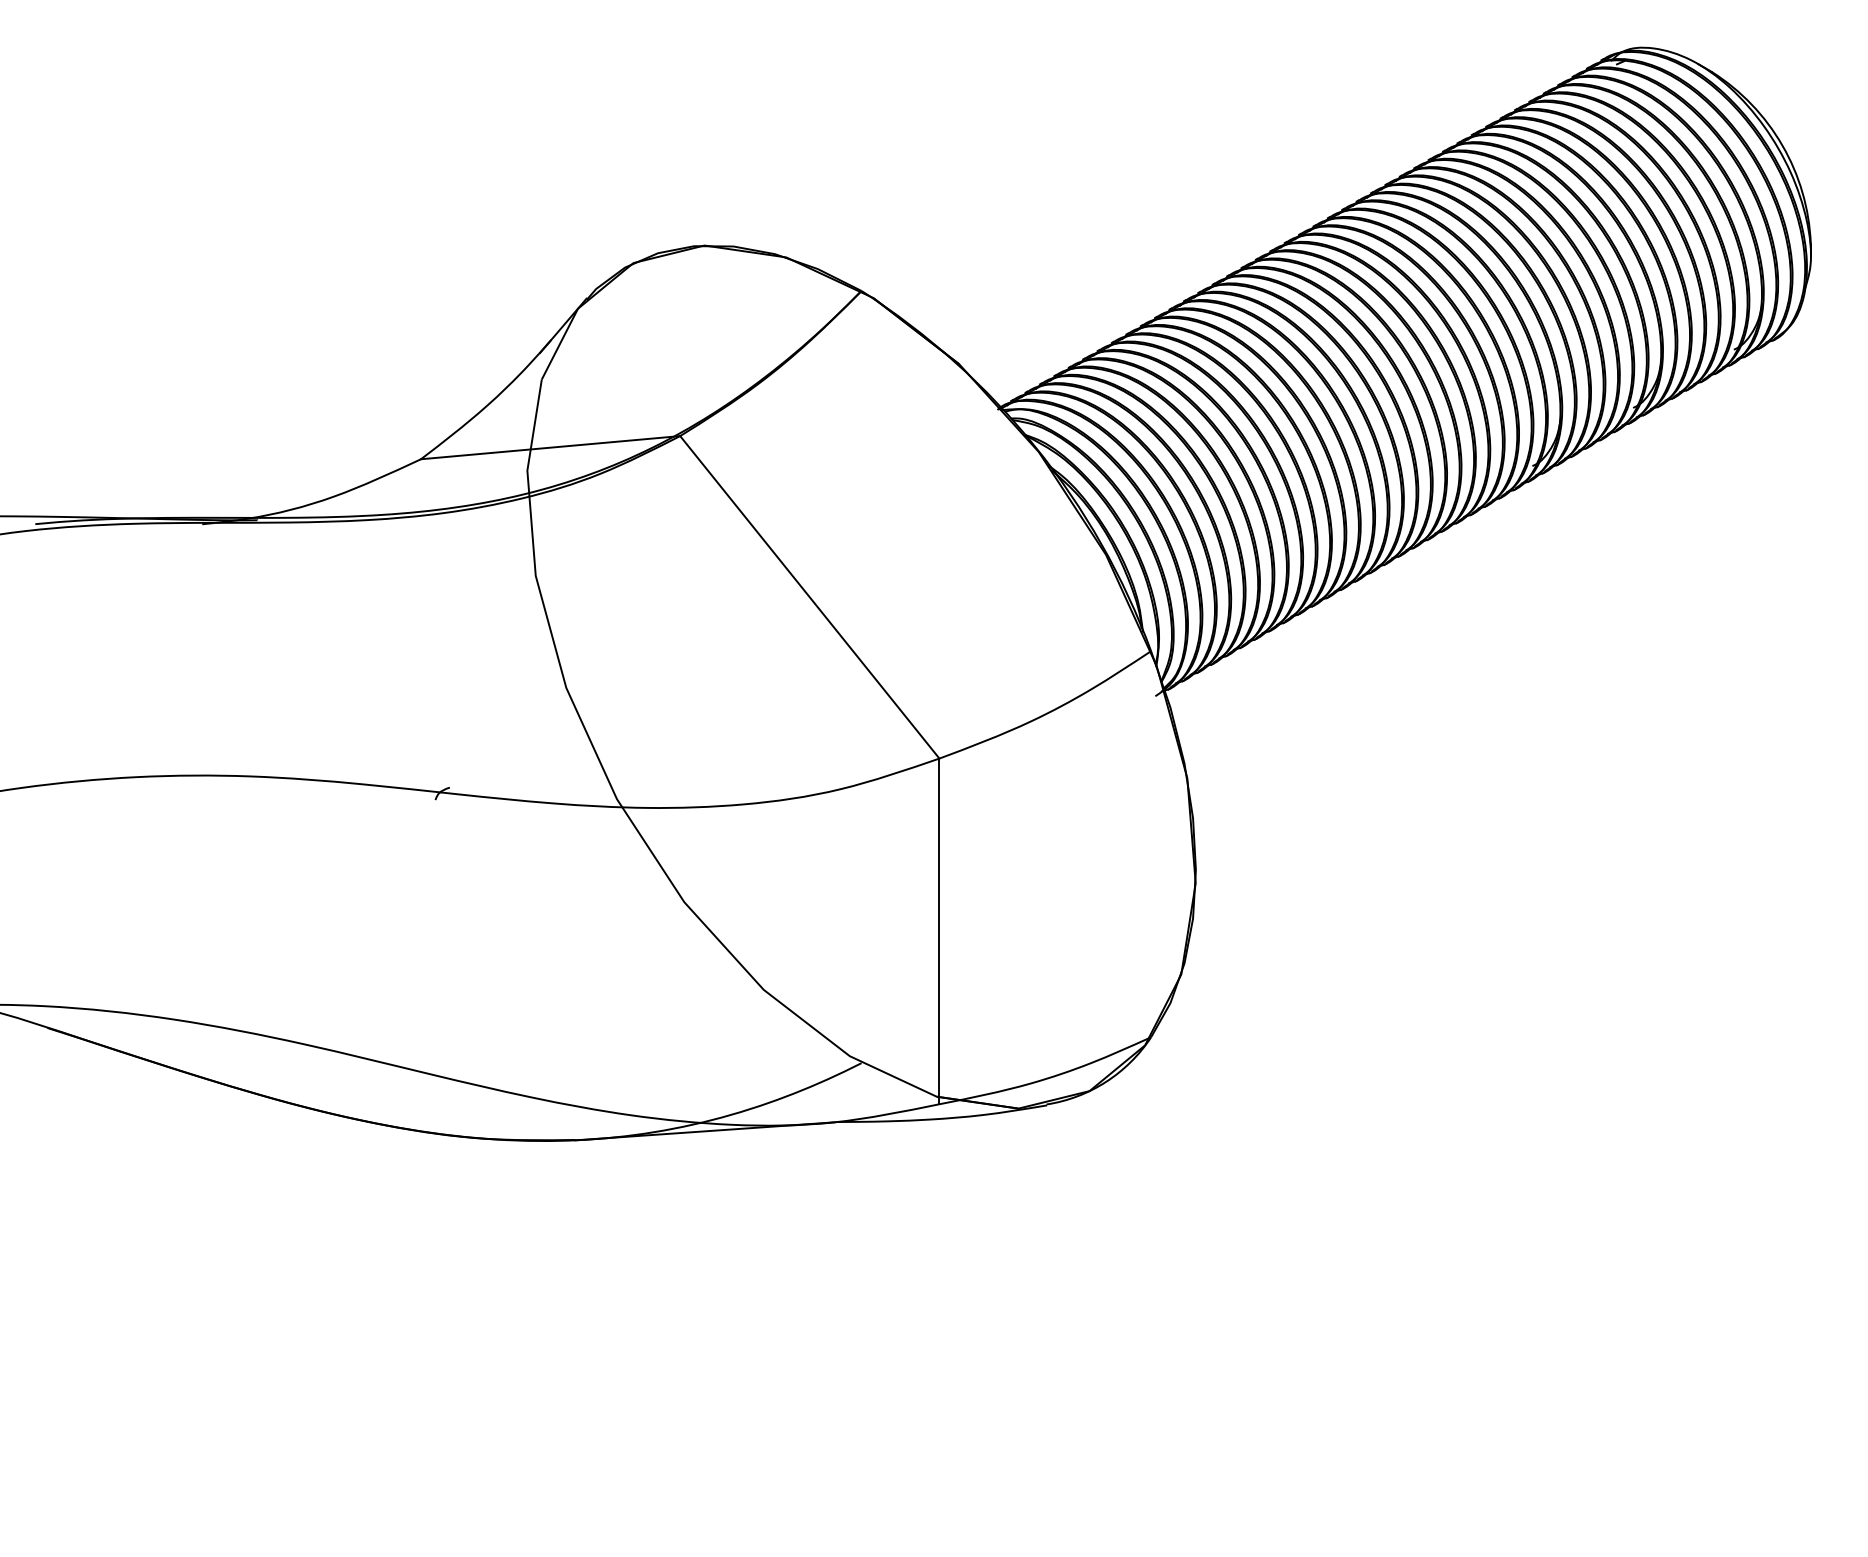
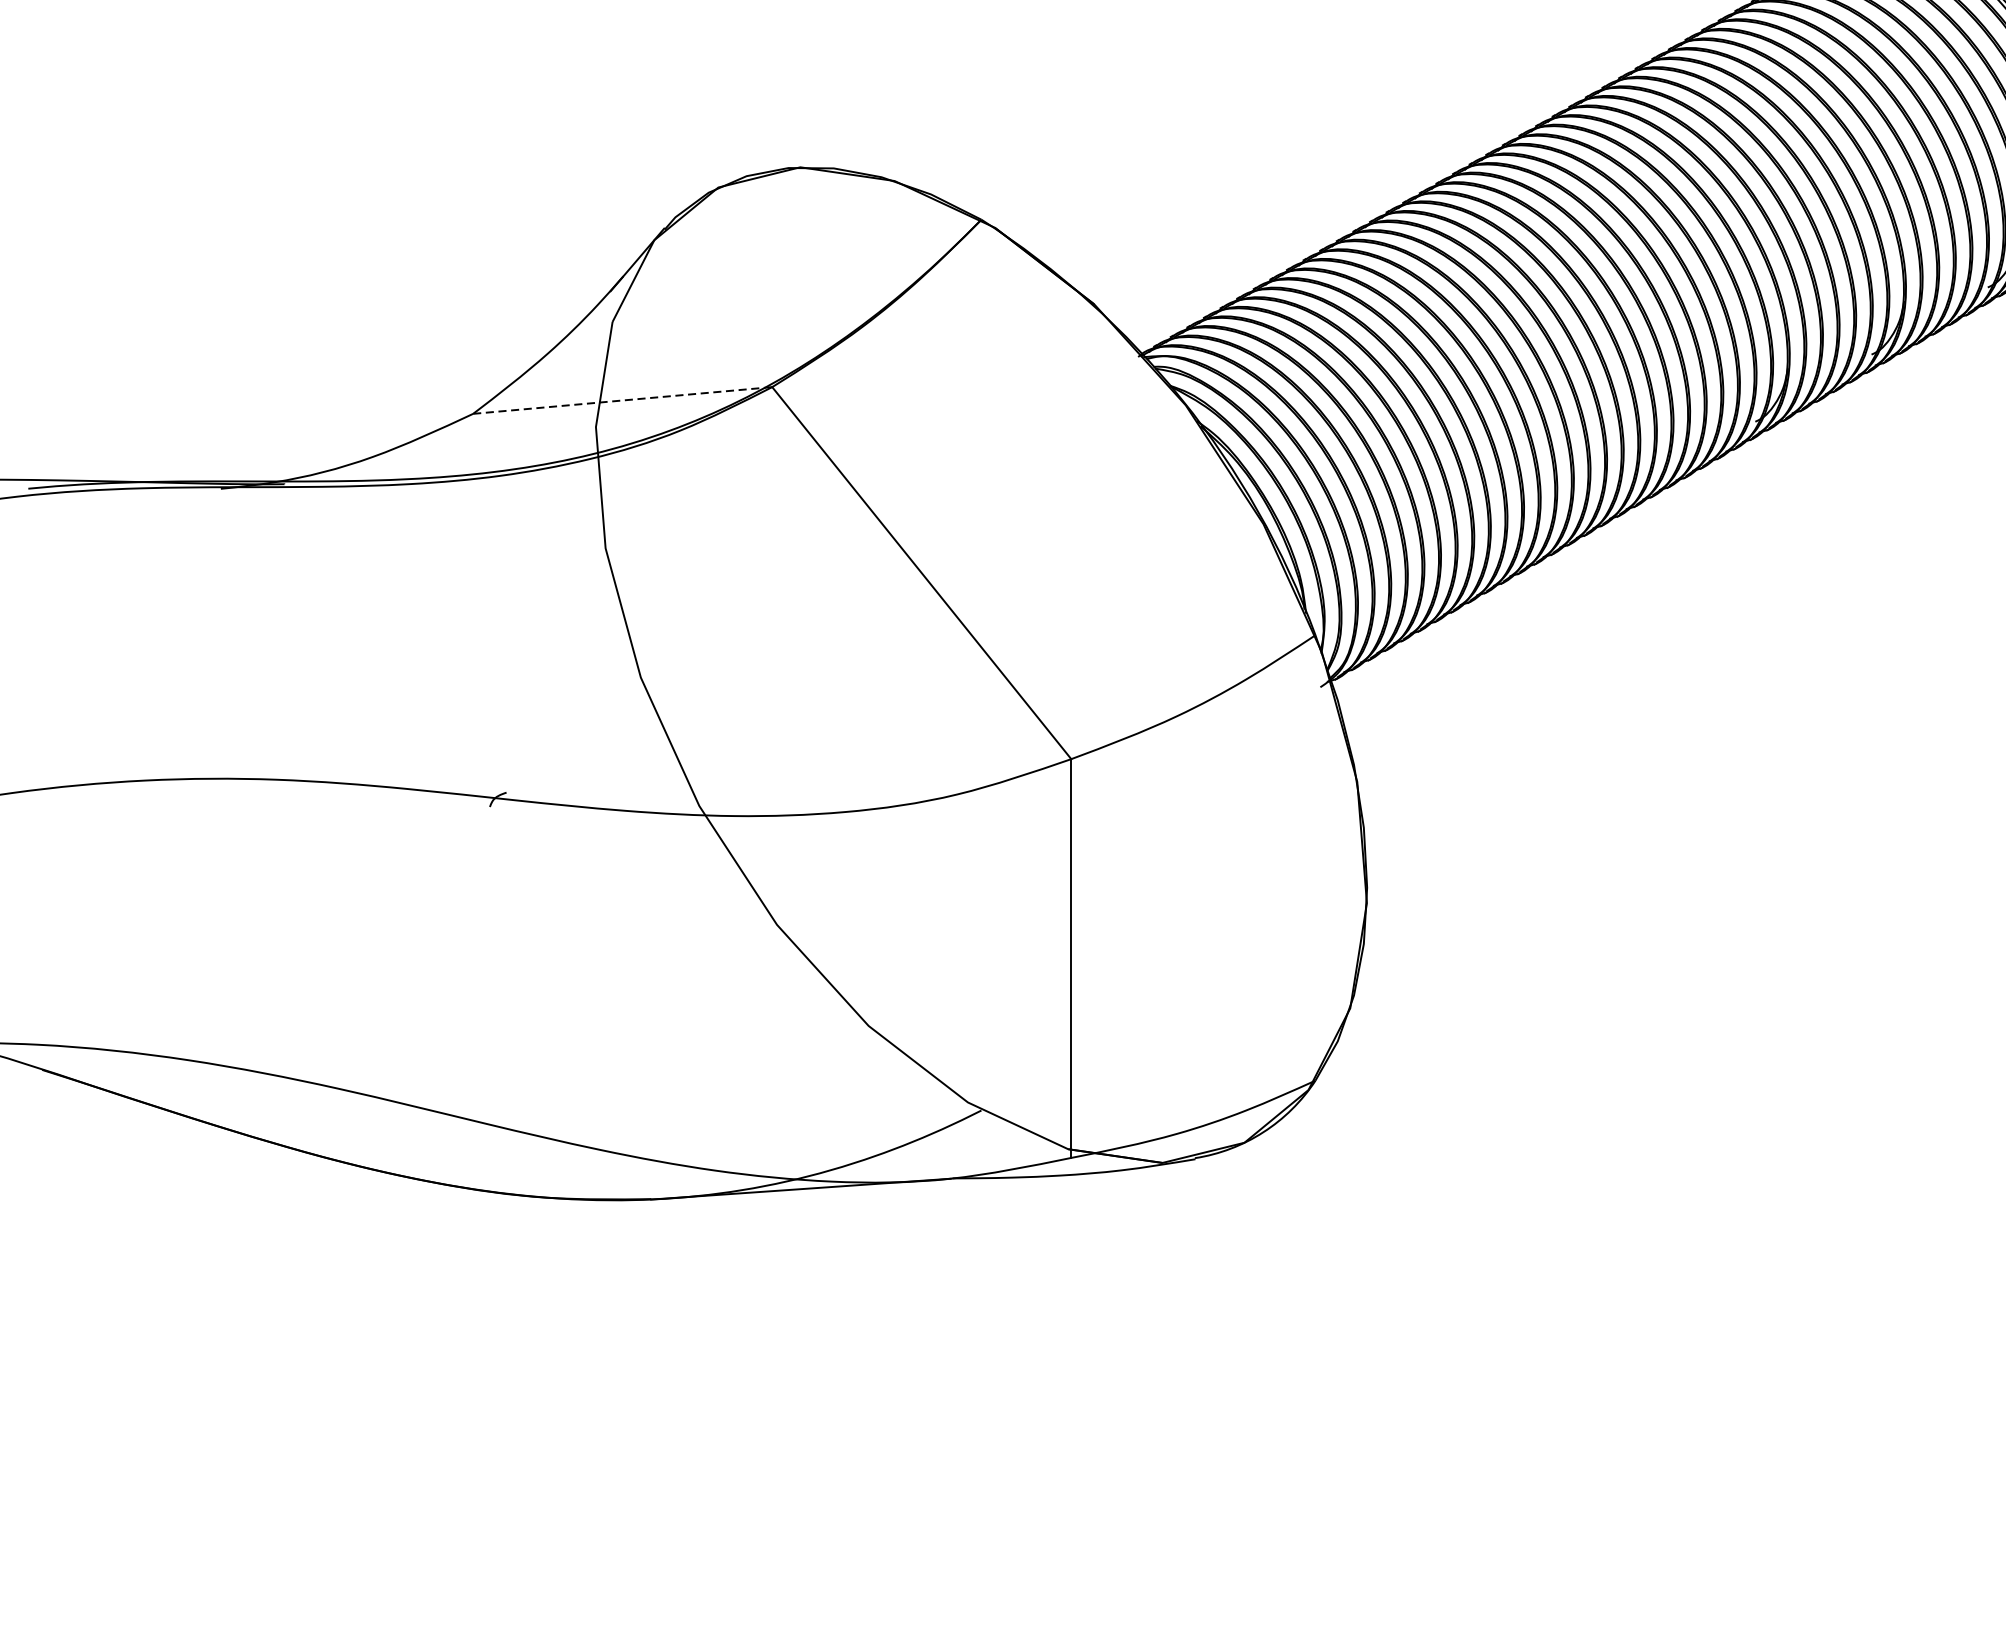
line: (551, 447) -> (623, 400), solid -> dashed

